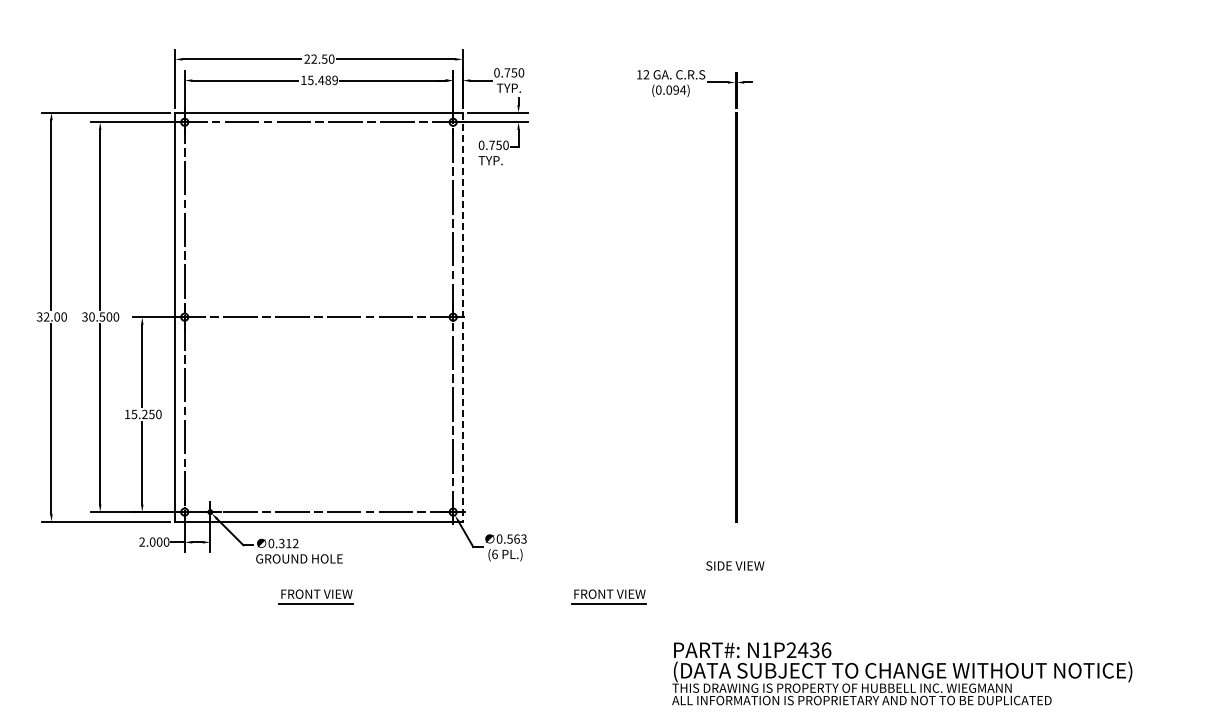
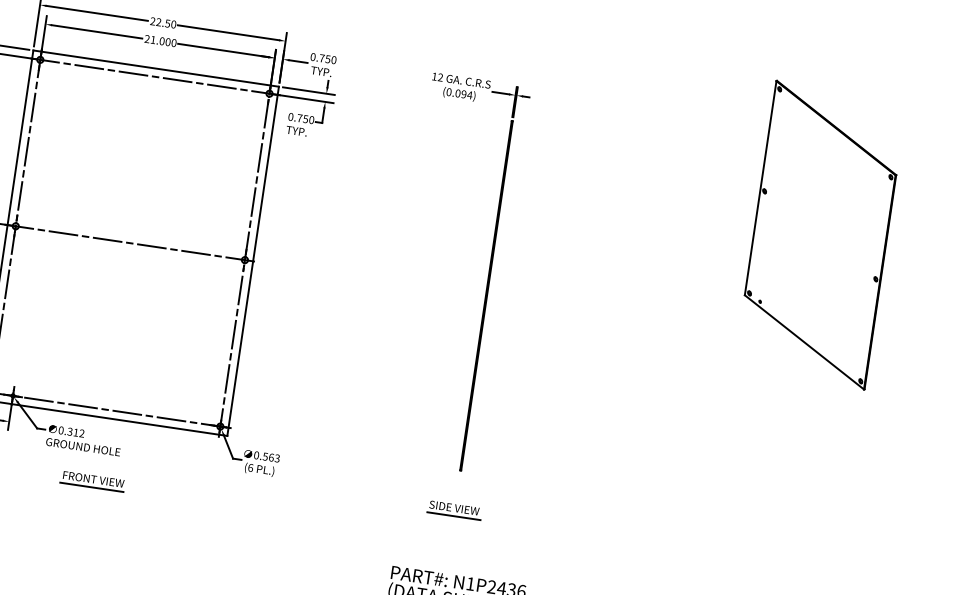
text: (319, 80) -> (160, 41), 15.489 -> 21.000
part: (1108, 190) -> (820, 234), added
line: (462, 317) -> (252, 261), dashed -> solid
line: (736, 575) -> (454, 516), added
part: (608, 596) -> (342, 518), removed

